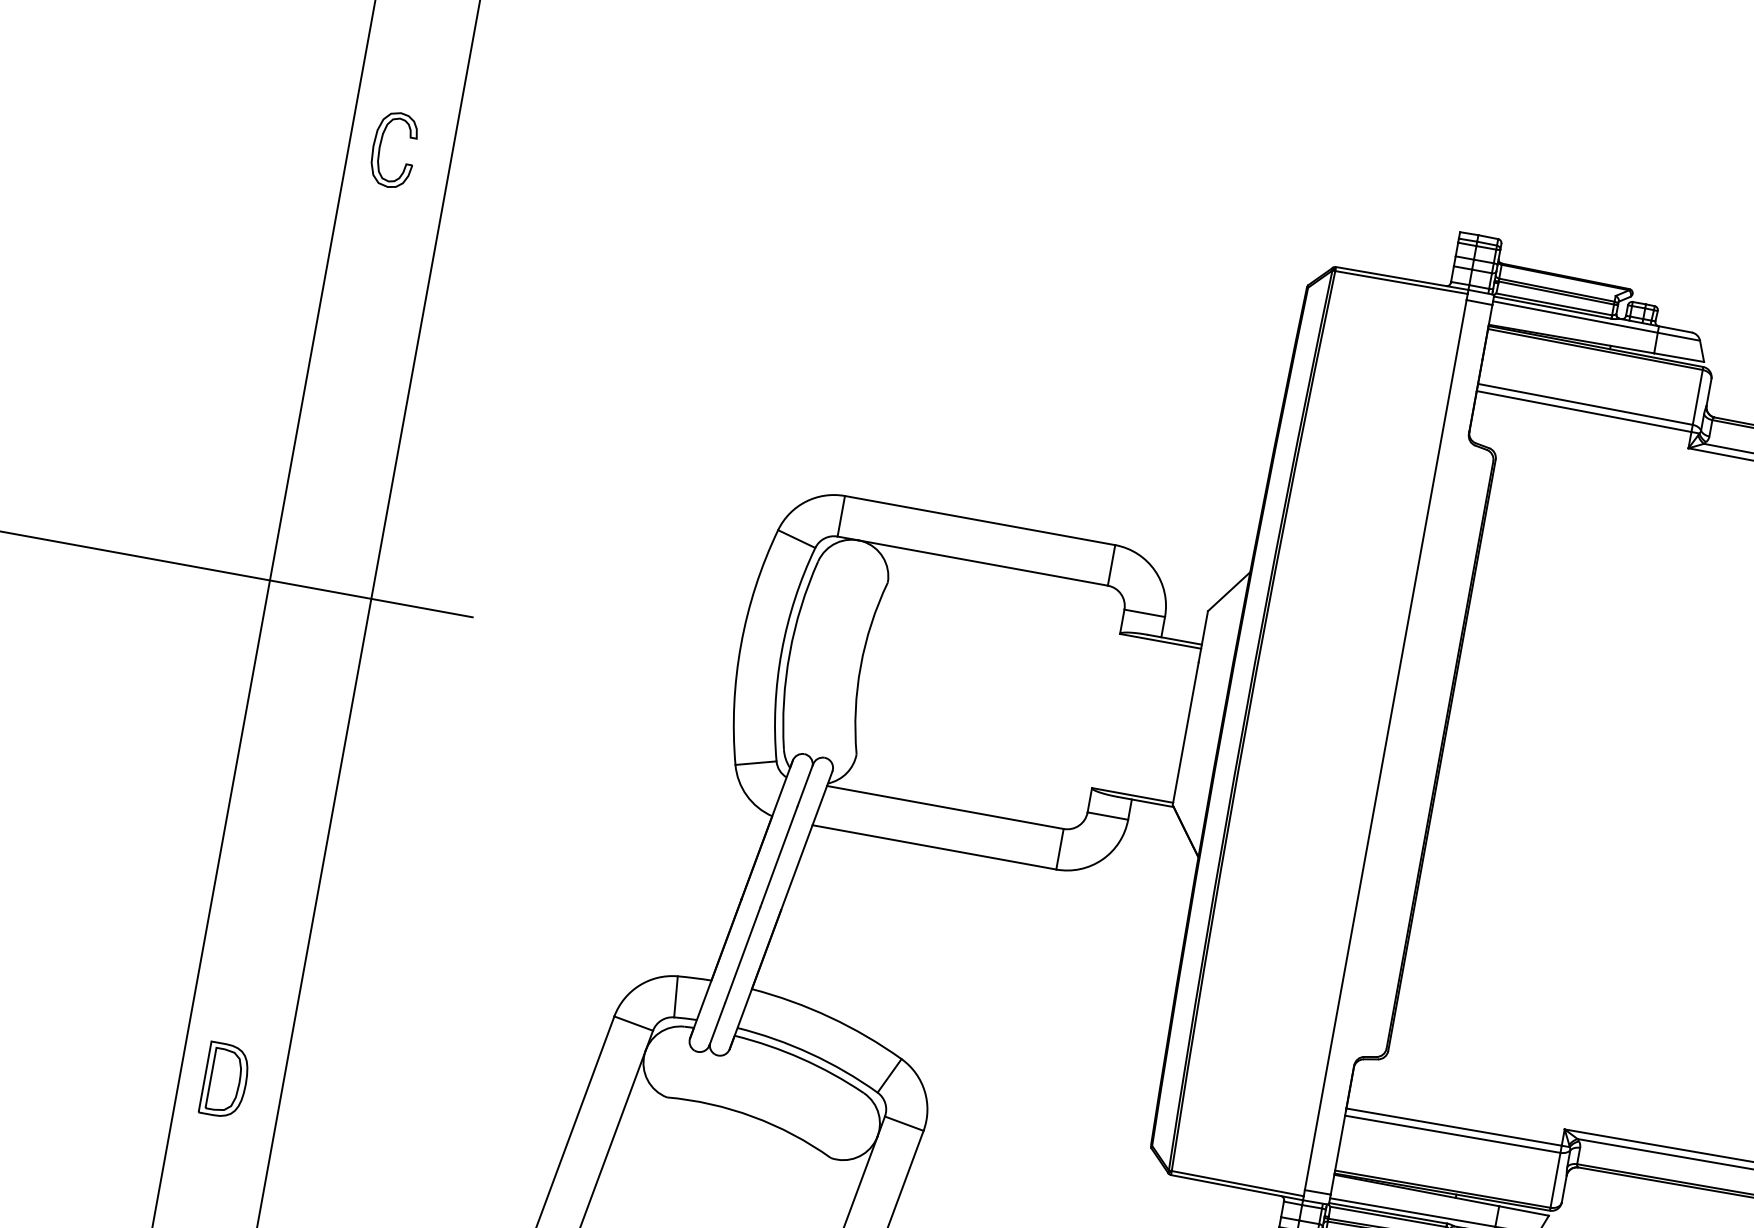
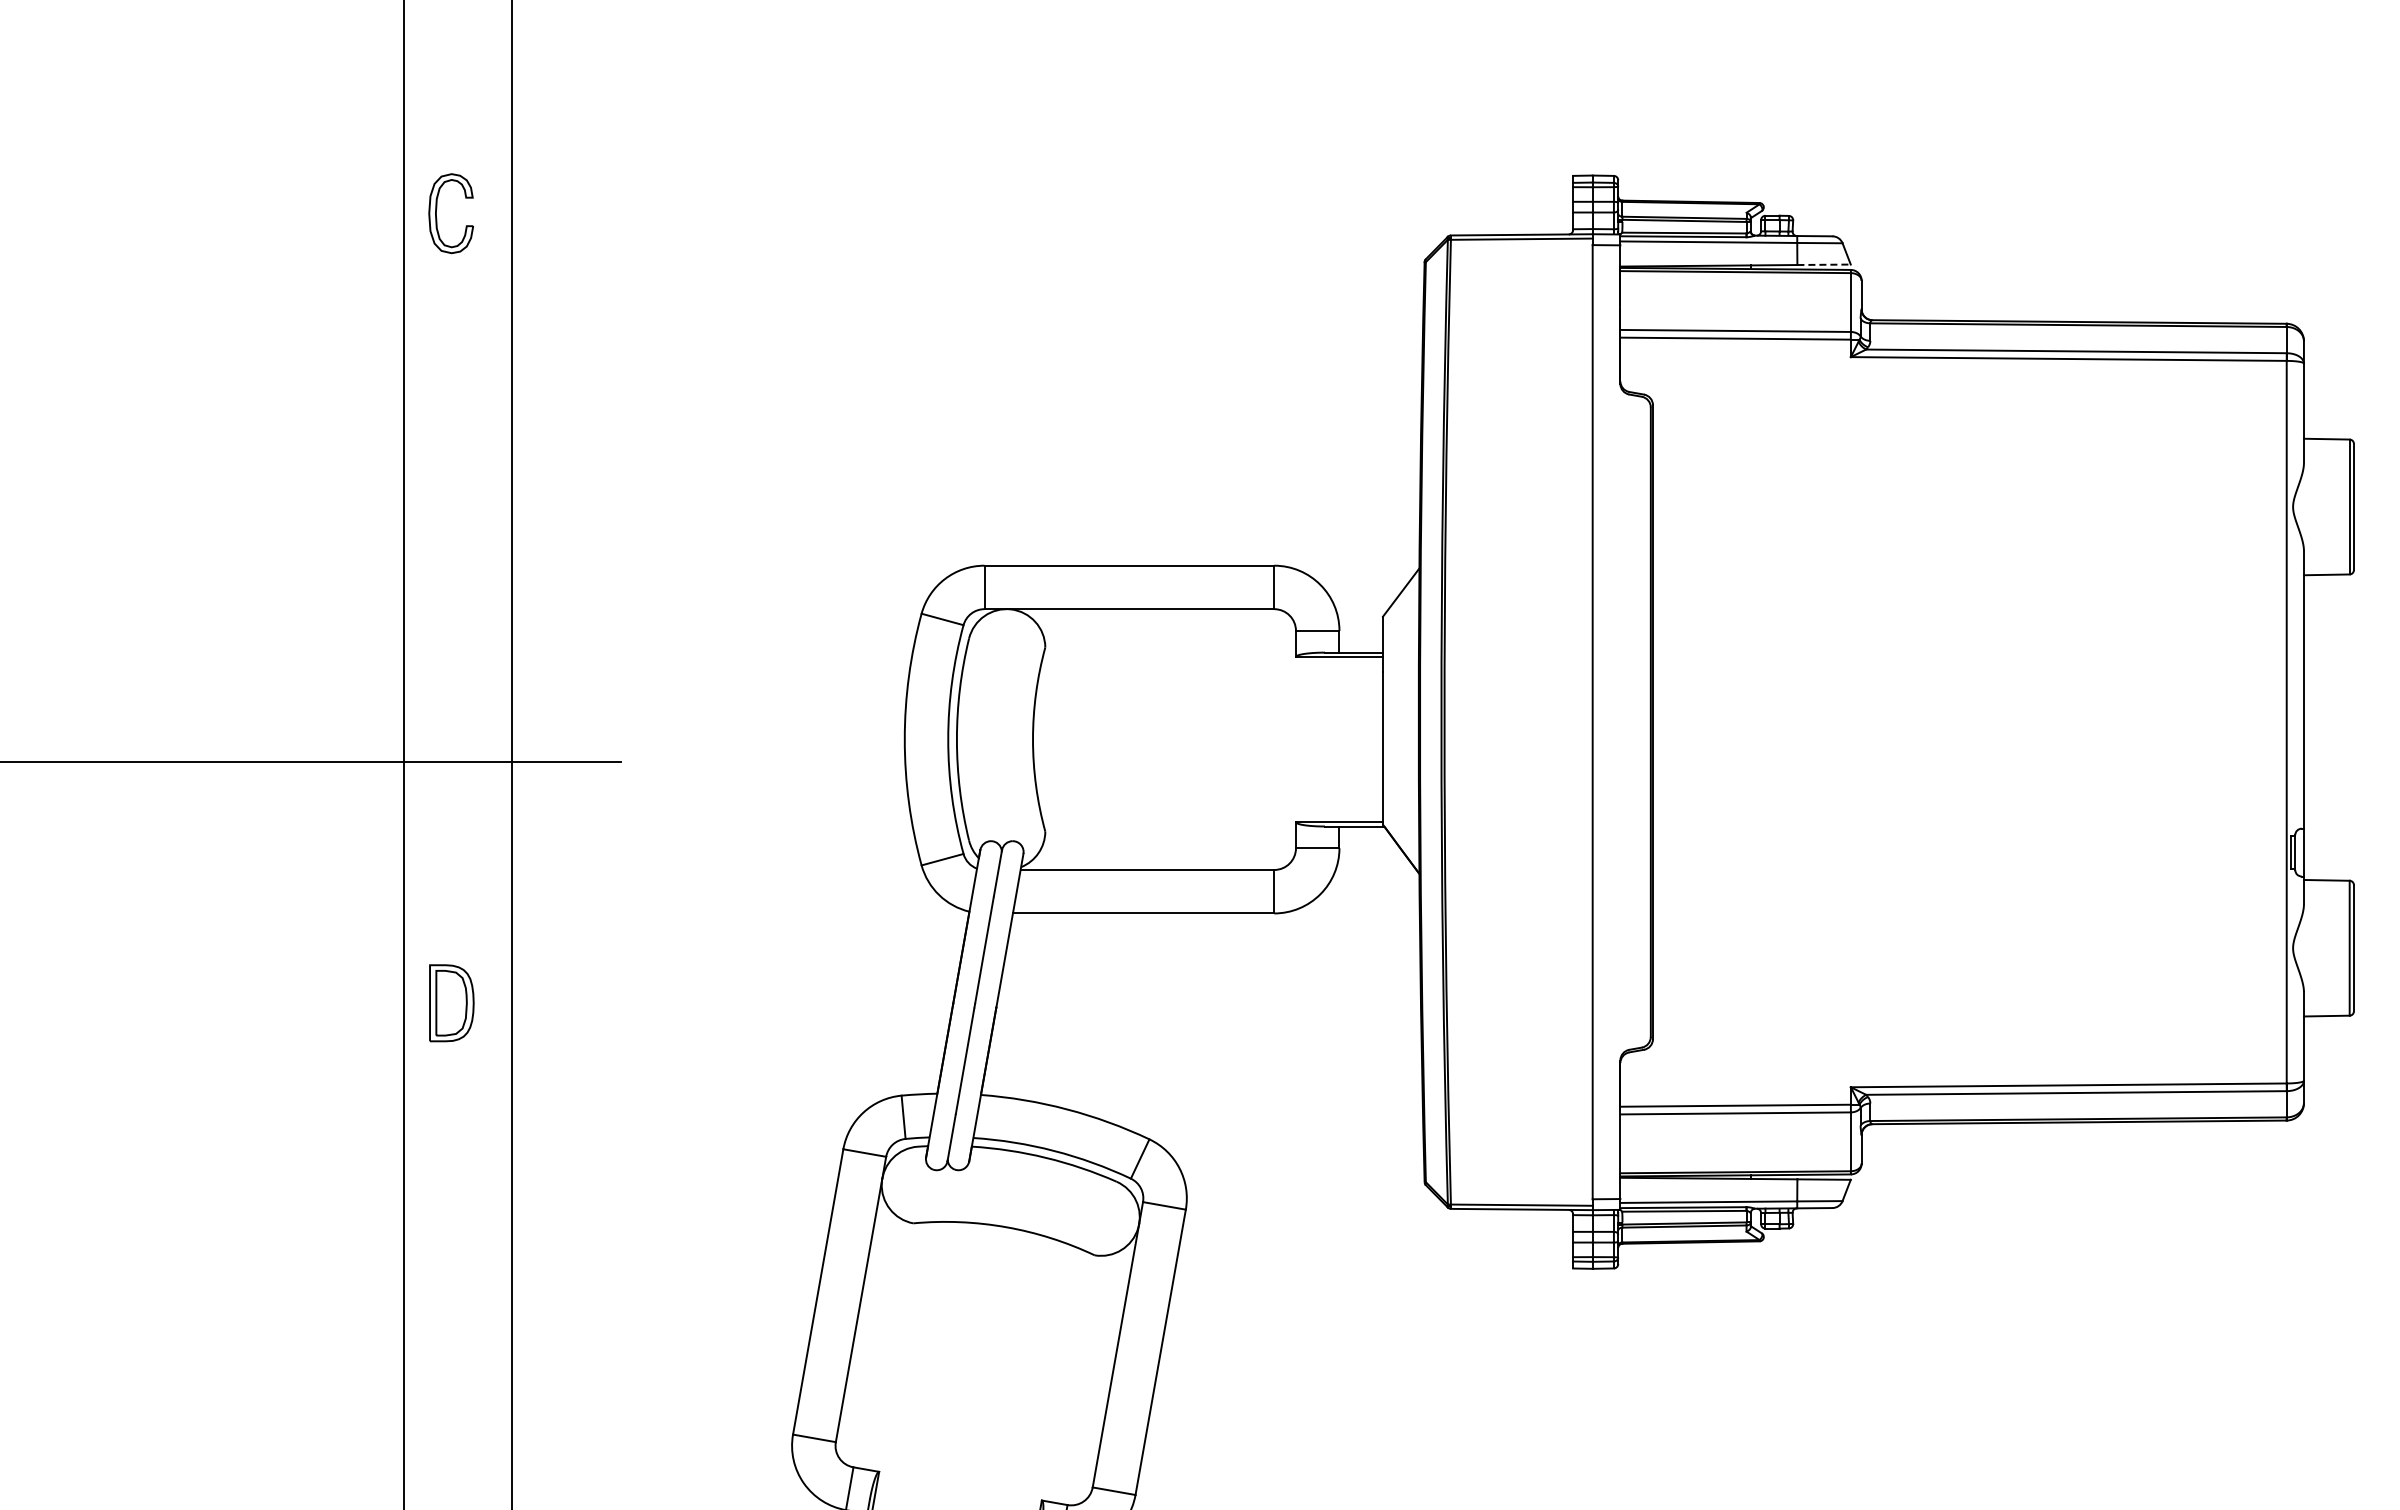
part: (382, 142) -> (437, 208), moved
line: (1679, 357) -> (1824, 264), solid -> dashed
part: (225, 1080) -> (451, 1003), moved

